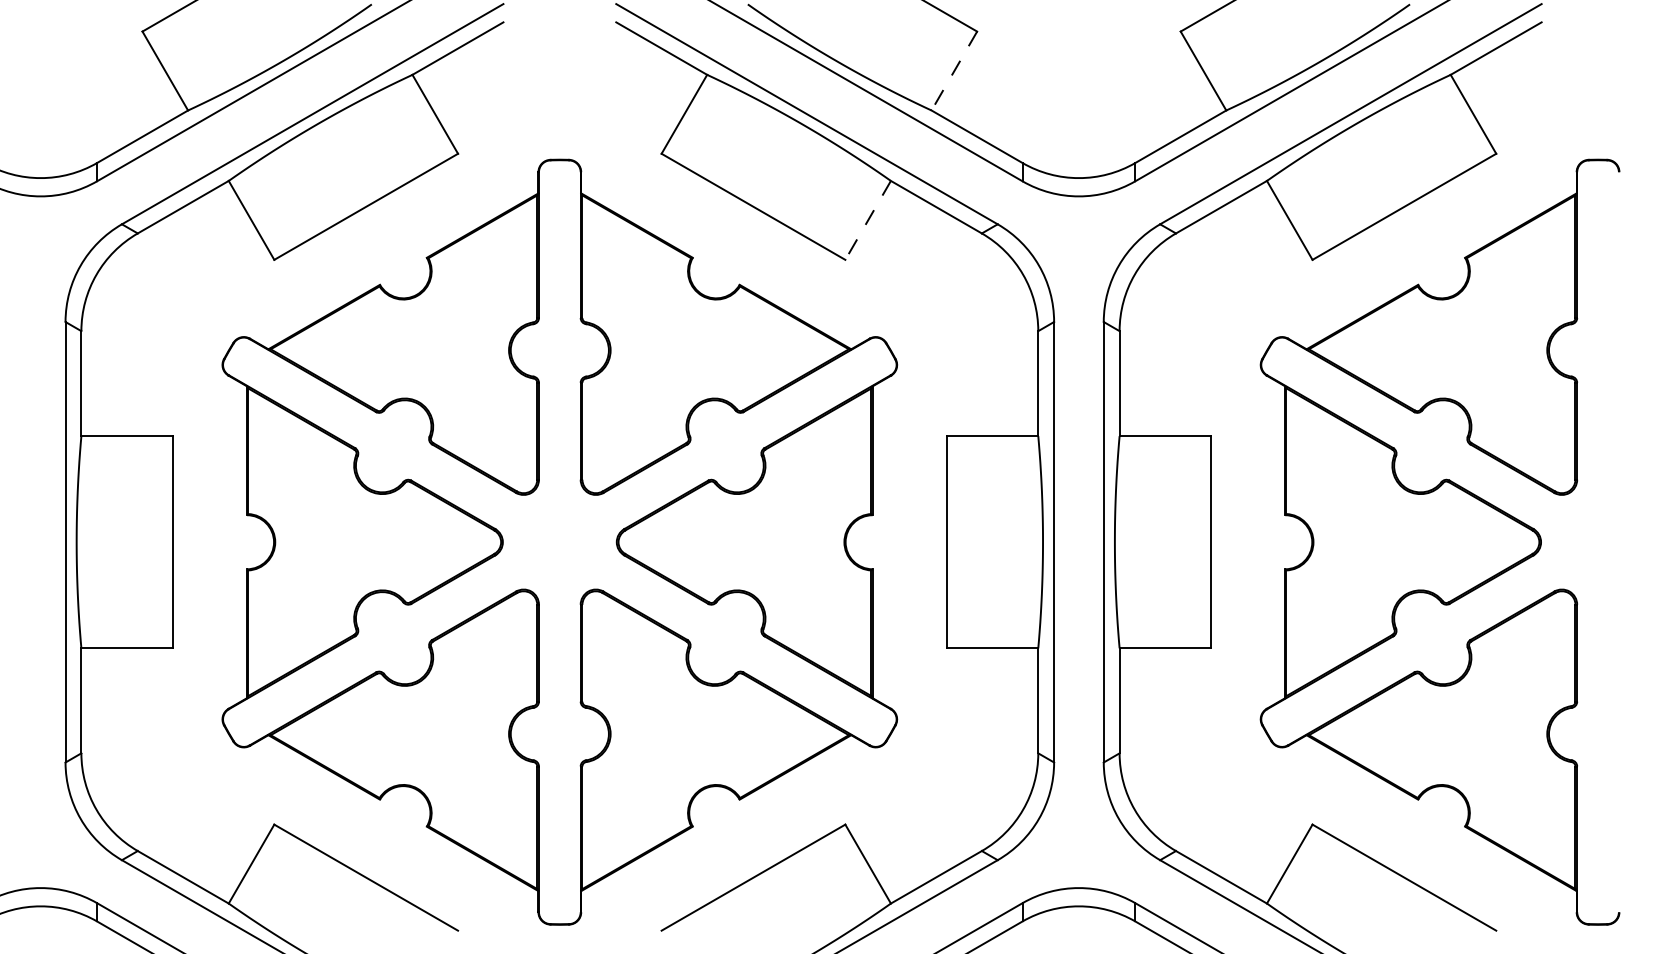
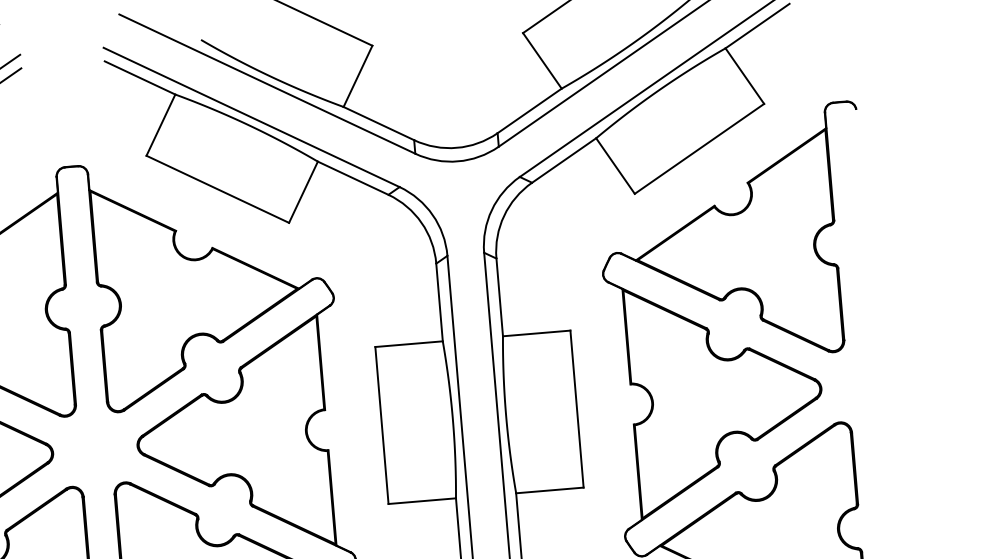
line: (954, 71) -> (358, 76), dashed -> solid
line: (868, 220) -> (303, 192), dashed -> solid

